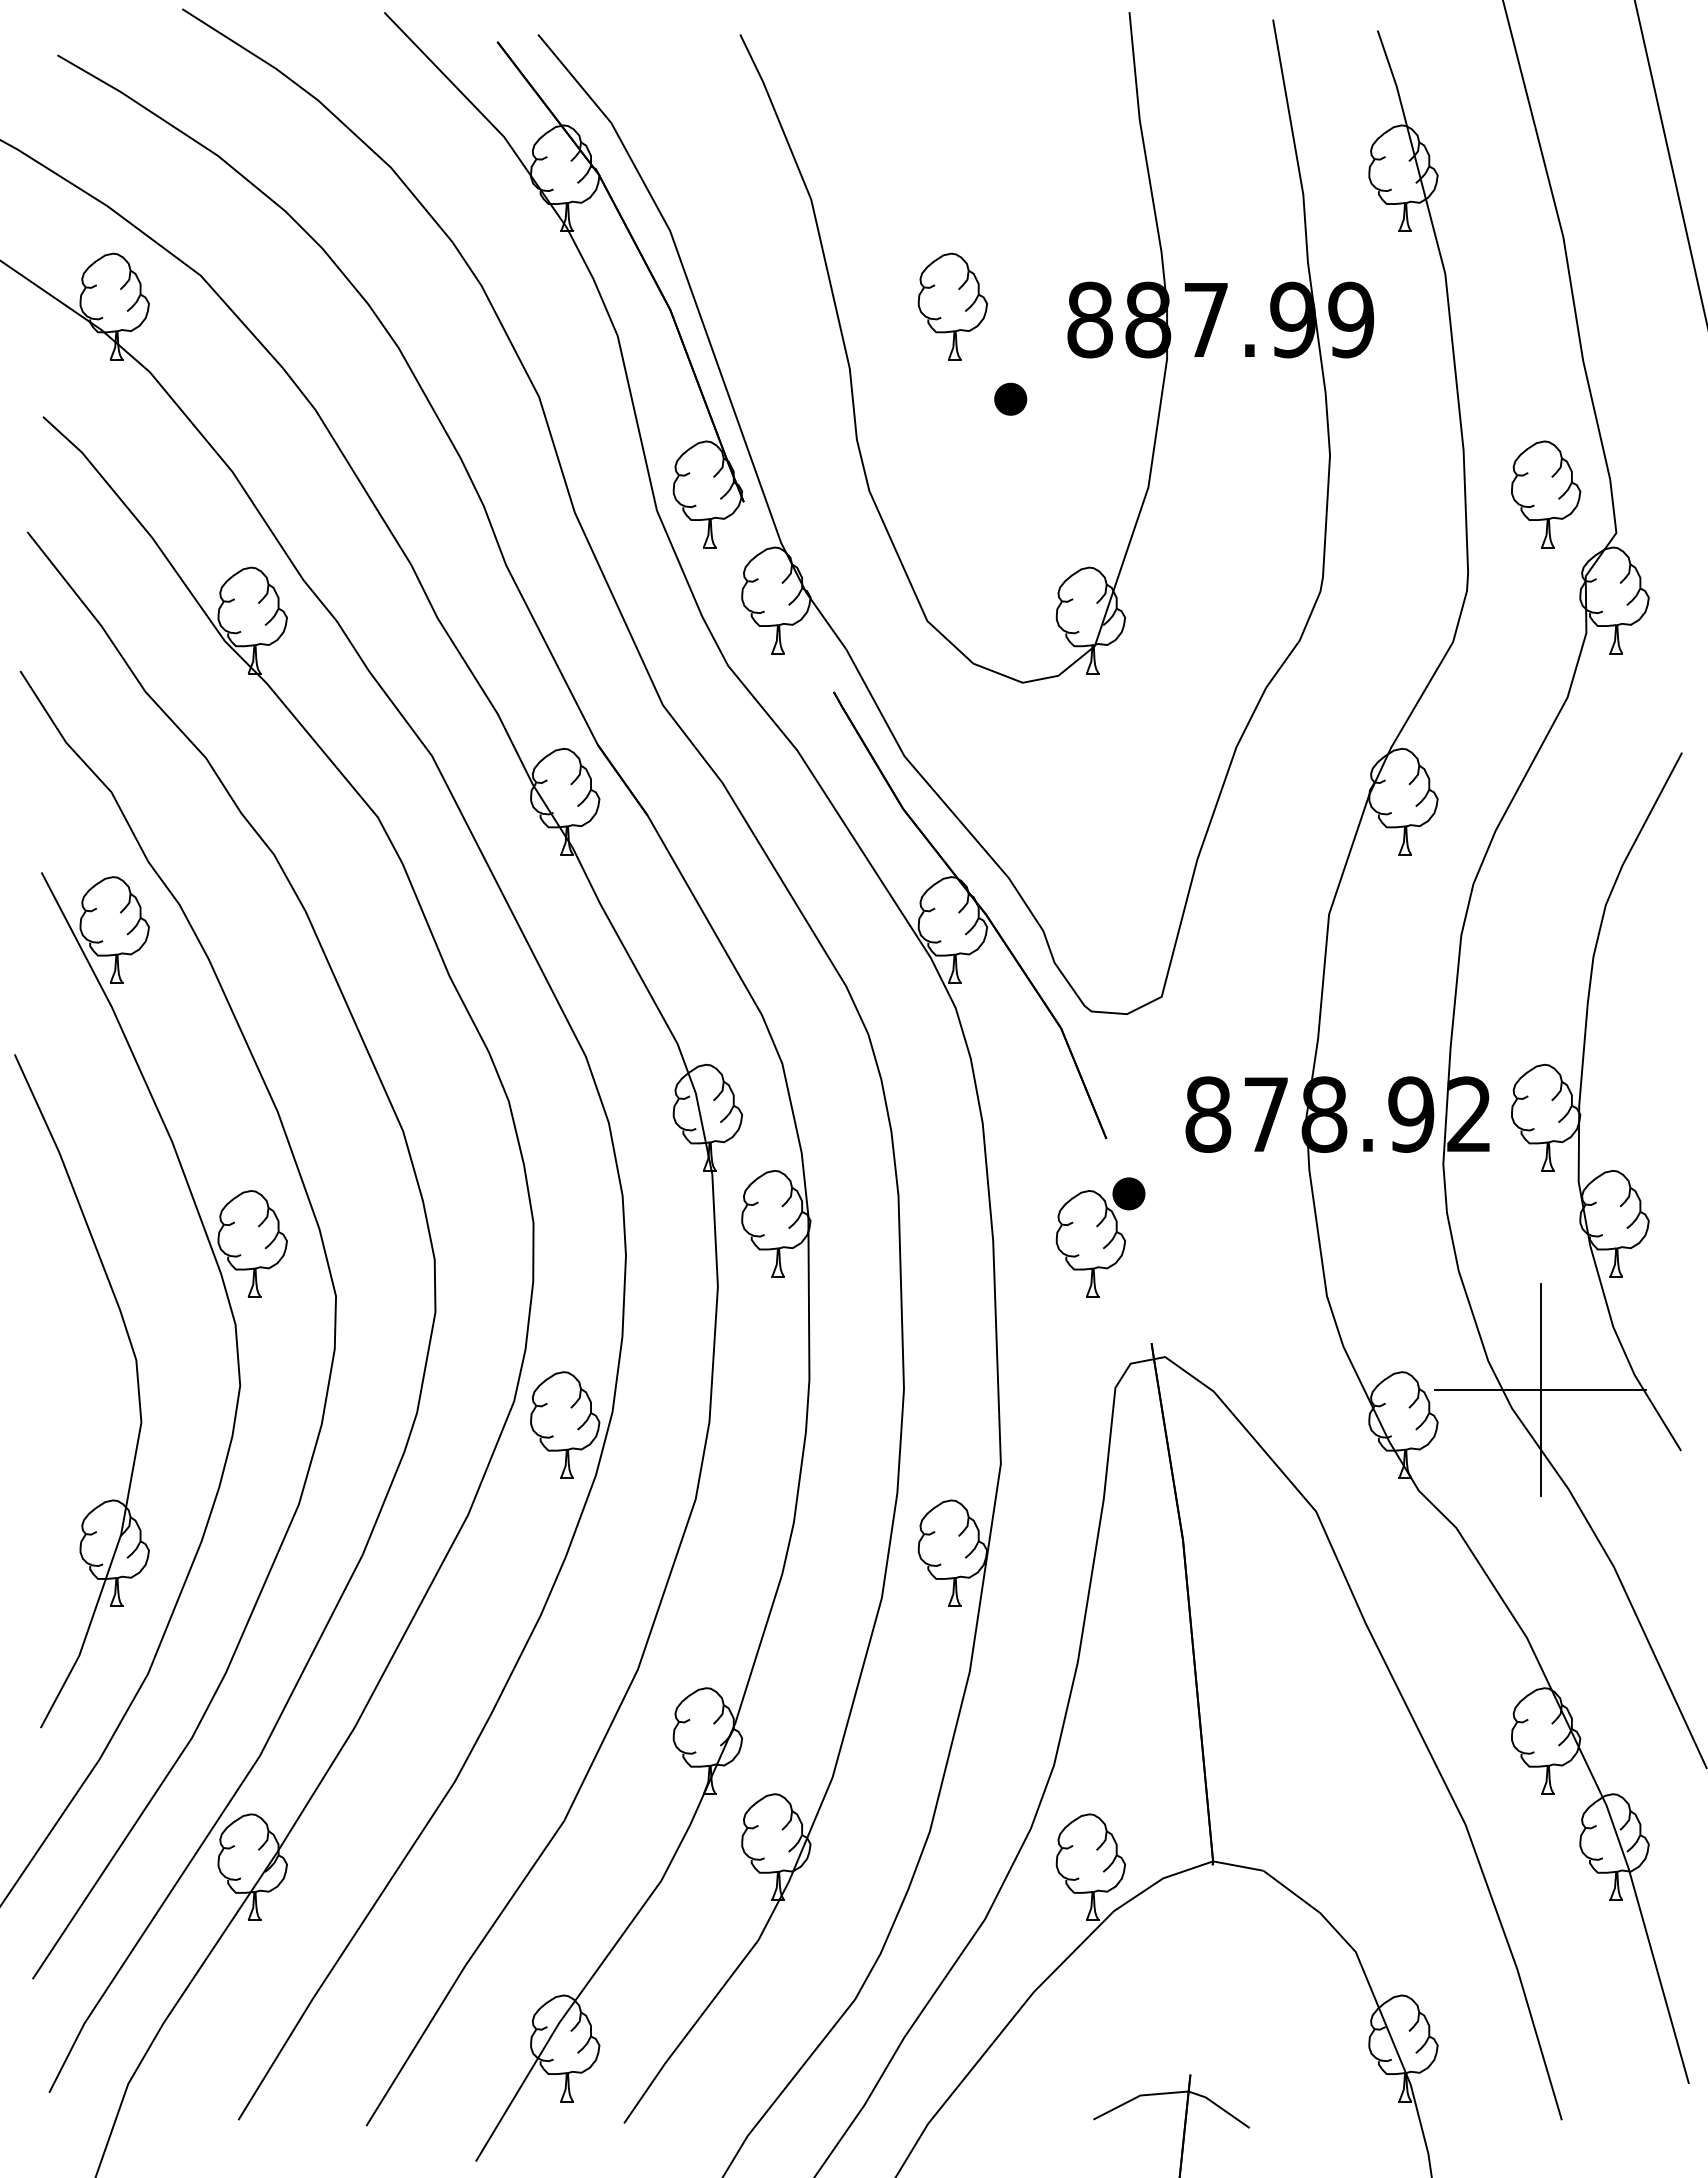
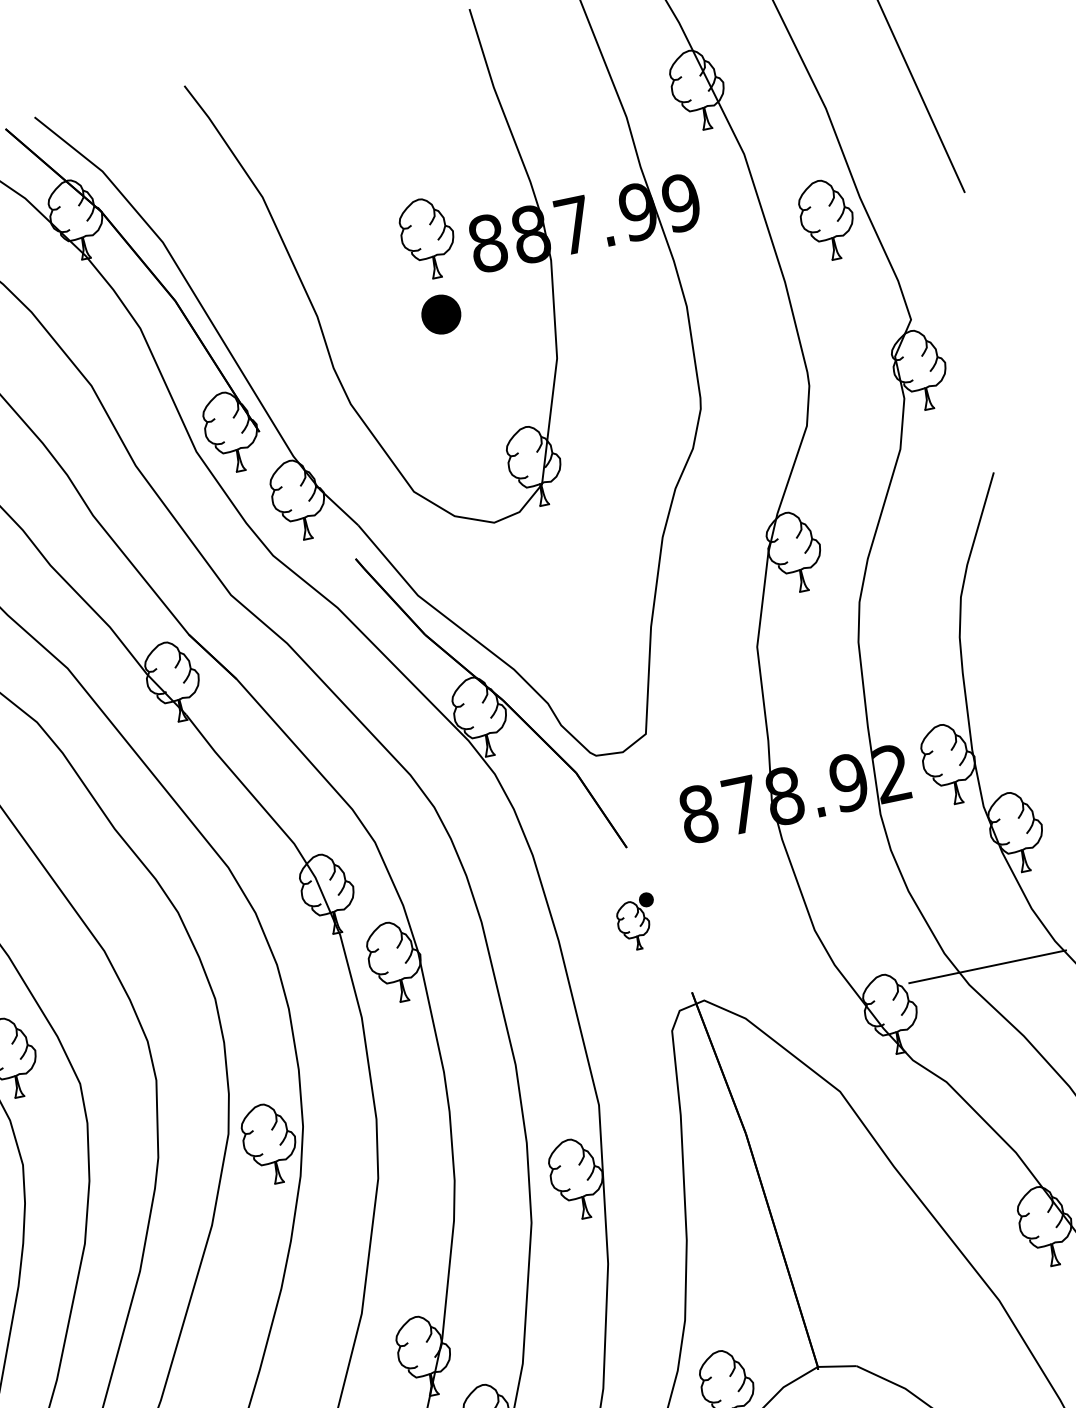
part: (952, 306) -> (427, 238), moved
part: (1010, 398) -> (441, 313), size x1.6
part: (1546, 494) -> (827, 219), moved
part: (1100, 1237) -> (637, 921), size x0.6
line: (1540, 1389) -> (987, 966), removed

